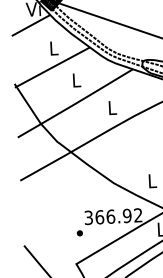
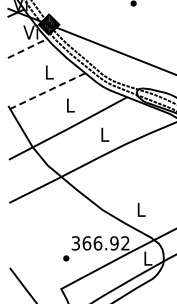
line: (30, 25) -> (27, 48), solid -> dashed
line: (51, 67) -> (46, 91), solid -> dashed

